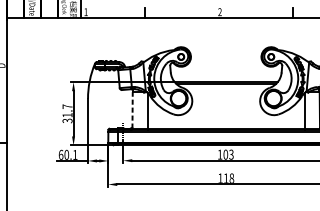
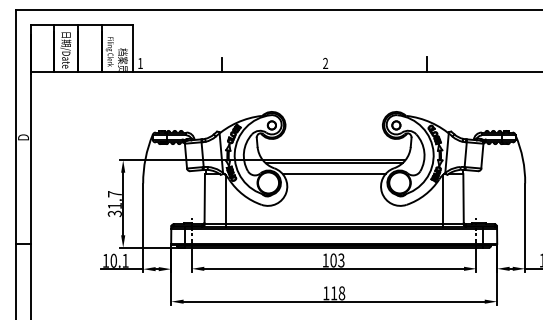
line: (225, 92) -> (333, 174), added
line: (132, 109) -> (204, 198), dashed -> solid
text: (60, 154) -> (105, 260), 60.1 -> 10.1

